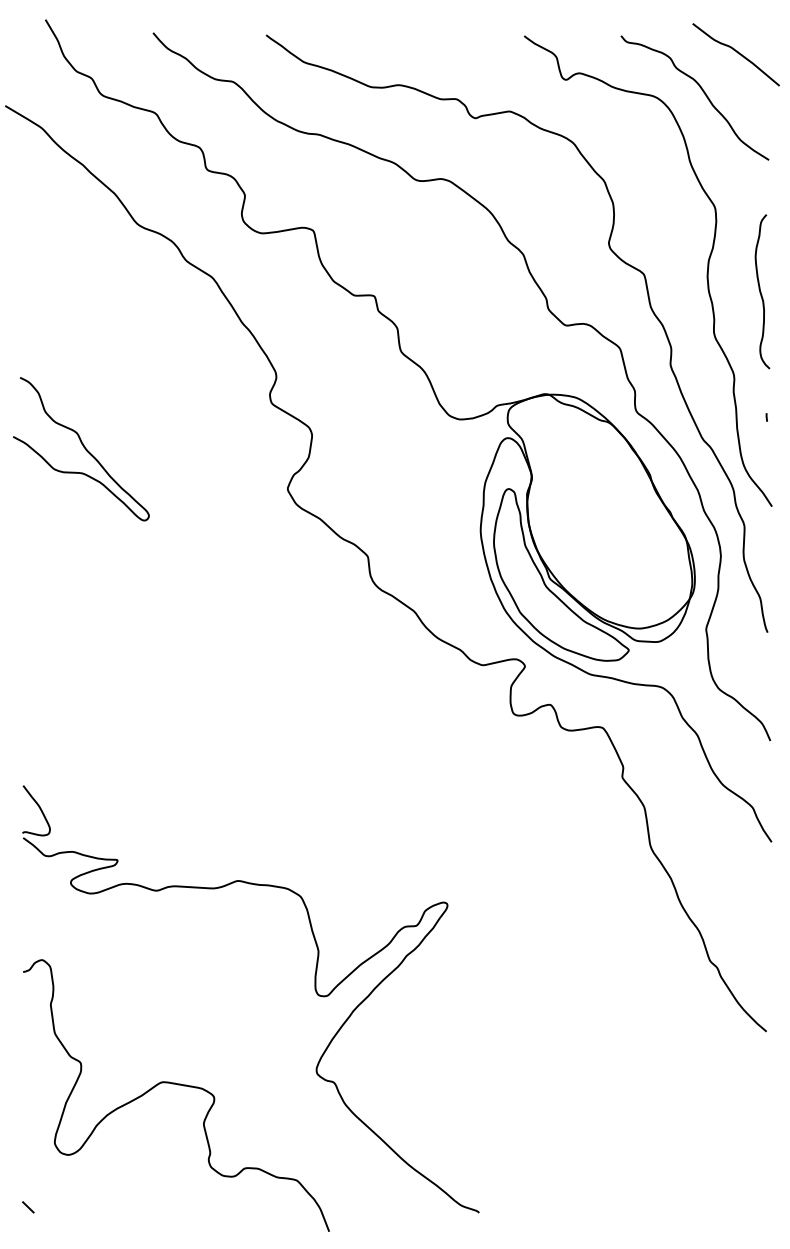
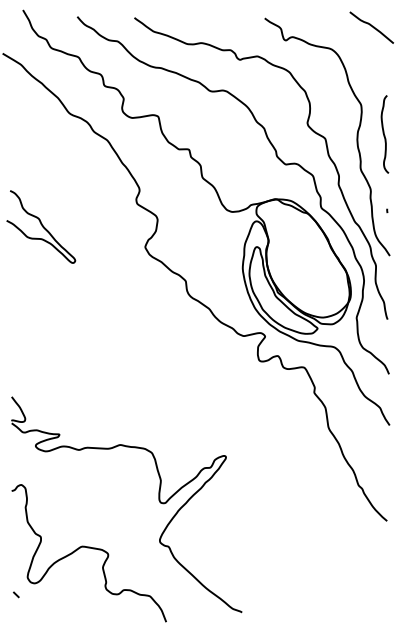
curve: (699, 89) -> (353, 45), removed
curve: (761, 291) -> (384, 134), moved
line: (28, 1206) -> (16, 594), moved

